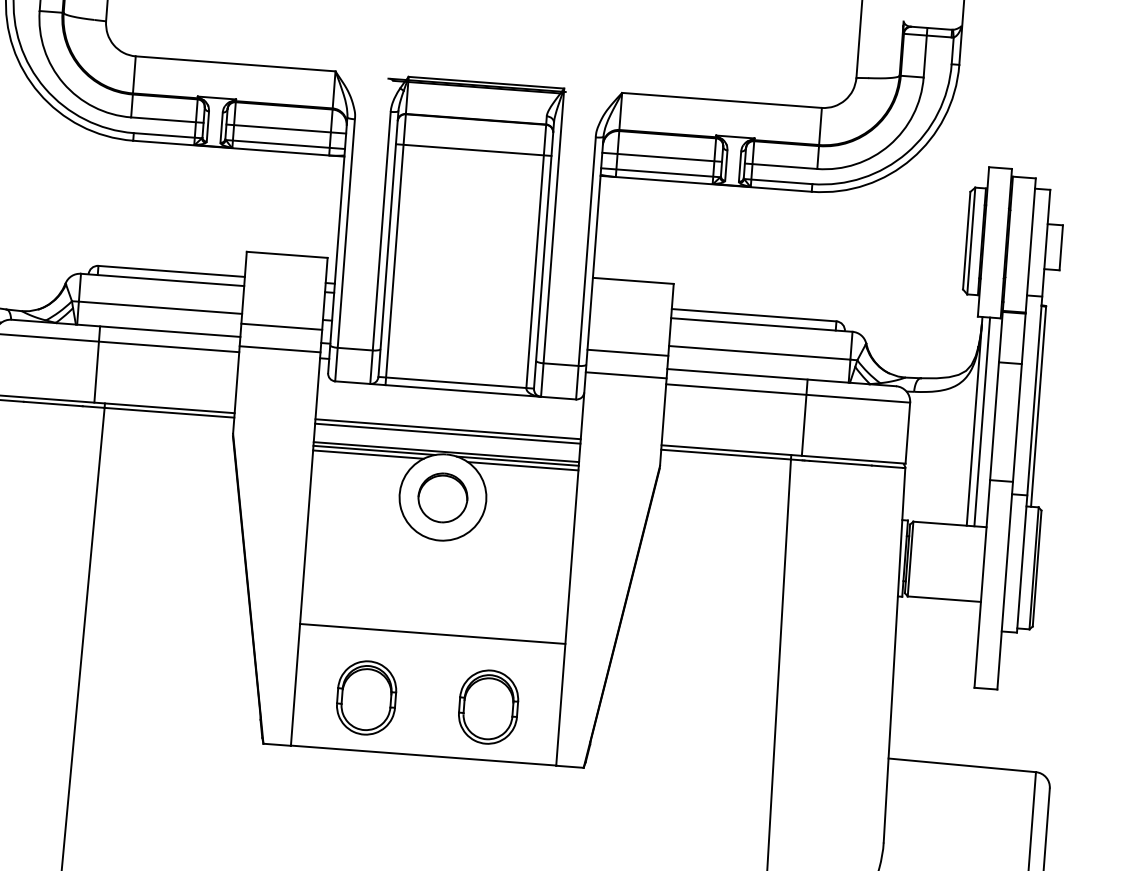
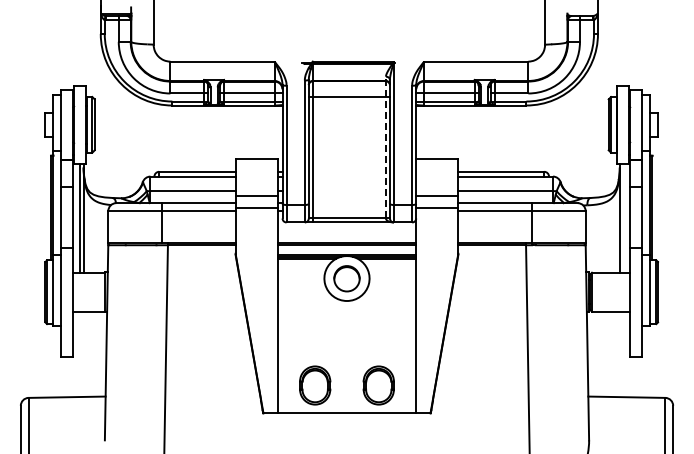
line: (535, 251) -> (385, 147), solid -> dashed
line: (981, 420) -> (623, 217), removed
line: (431, 633) -> (346, 349), removed

